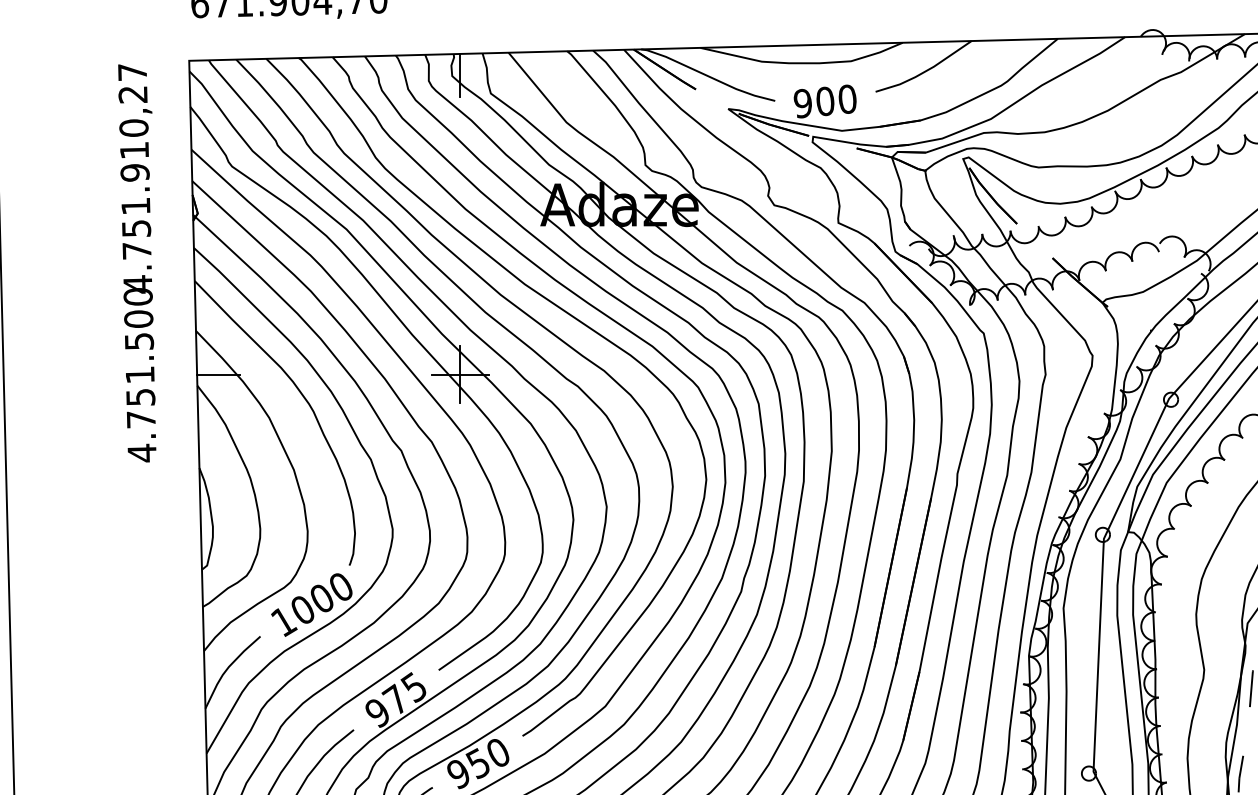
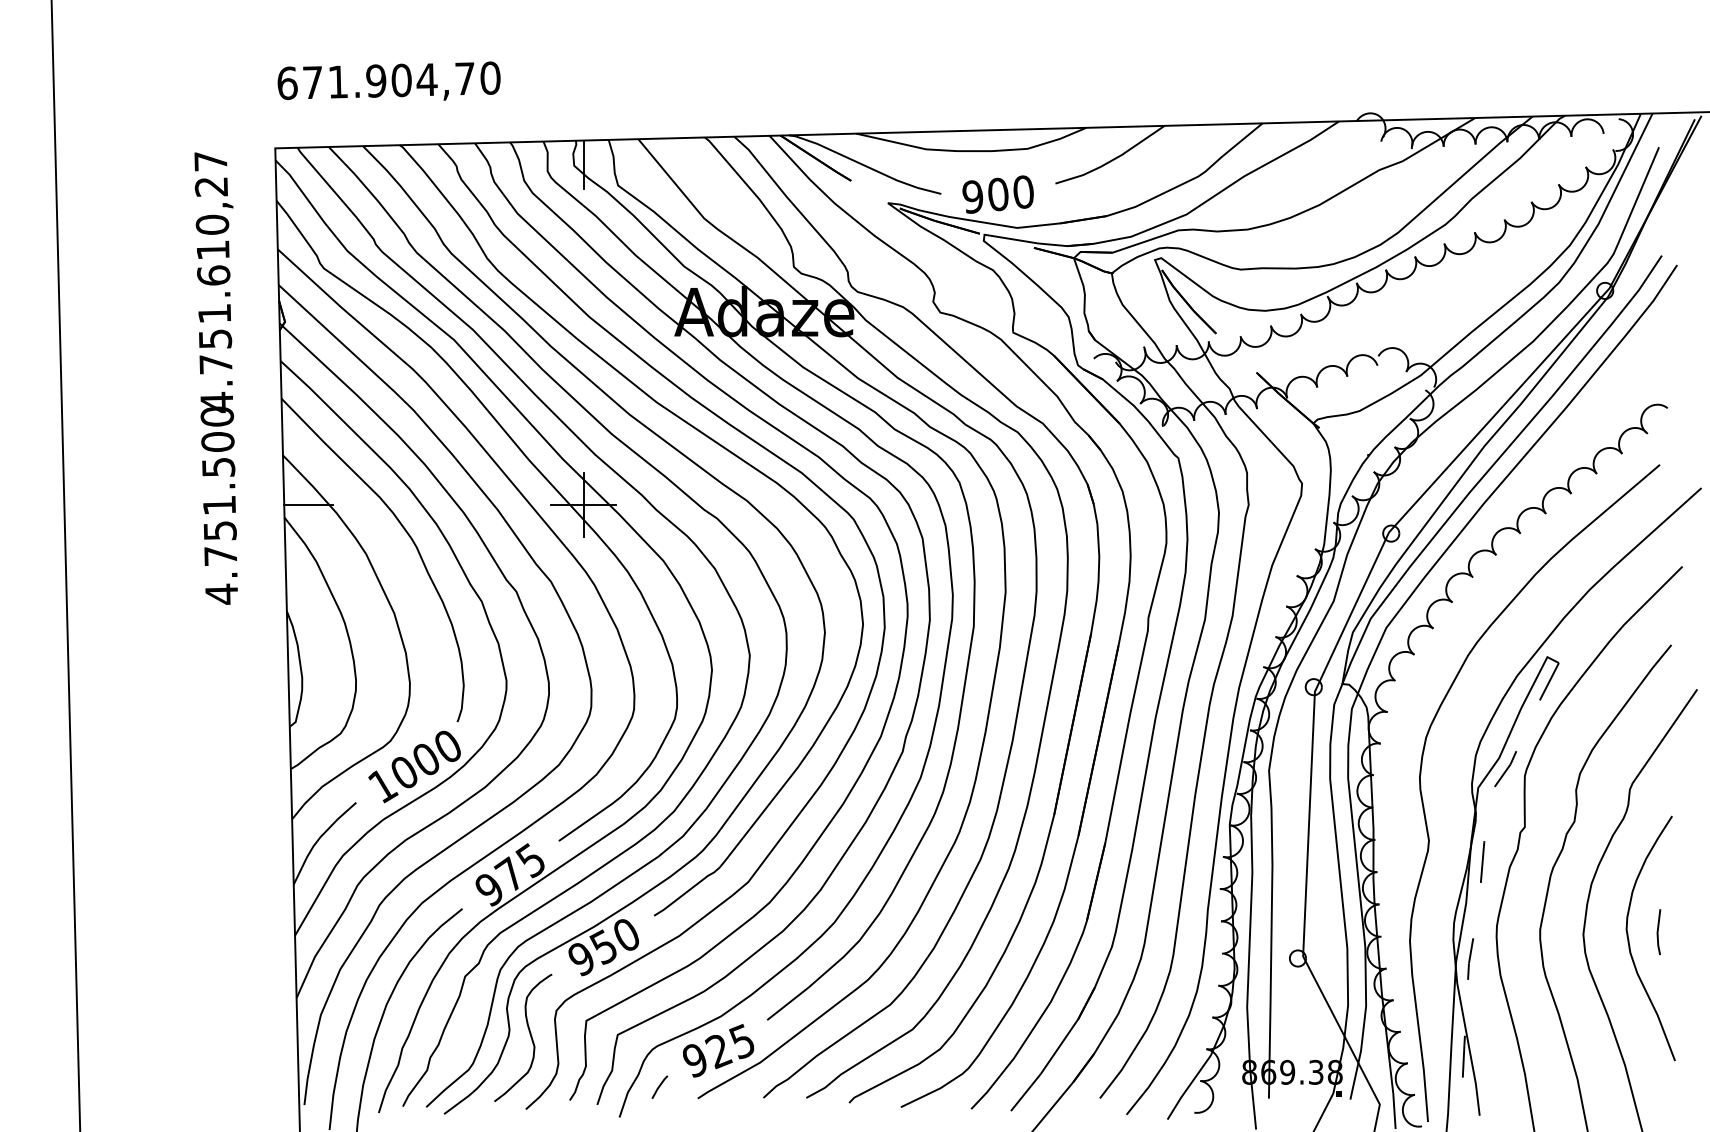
text: (134, 172) -> (213, 275), 4.751.910,27 -> 4.751.610,27

